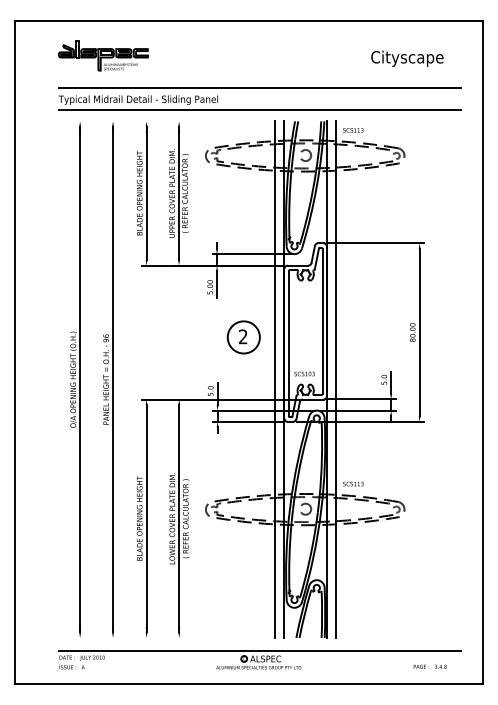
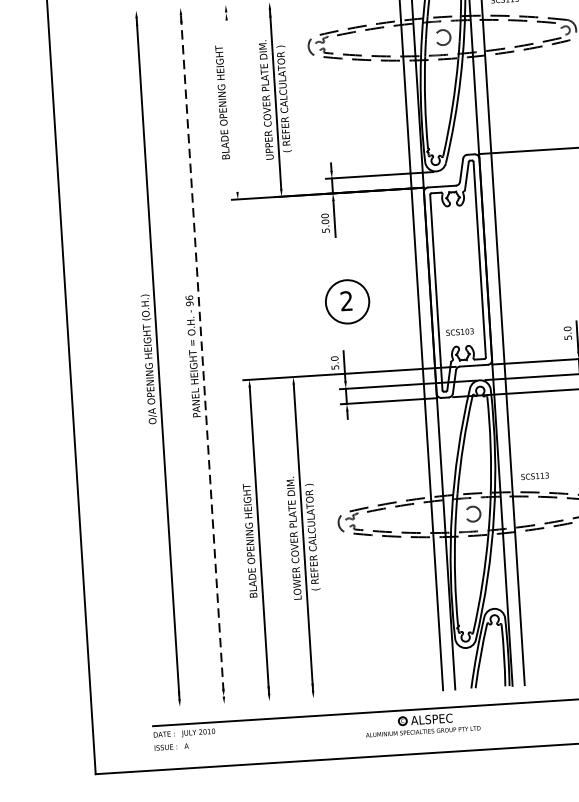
line: (146, 193) -> (231, 102), removed
part: (243, 337) -> (347, 301), moved
line: (113, 379) -> (203, 355), solid -> dashed

